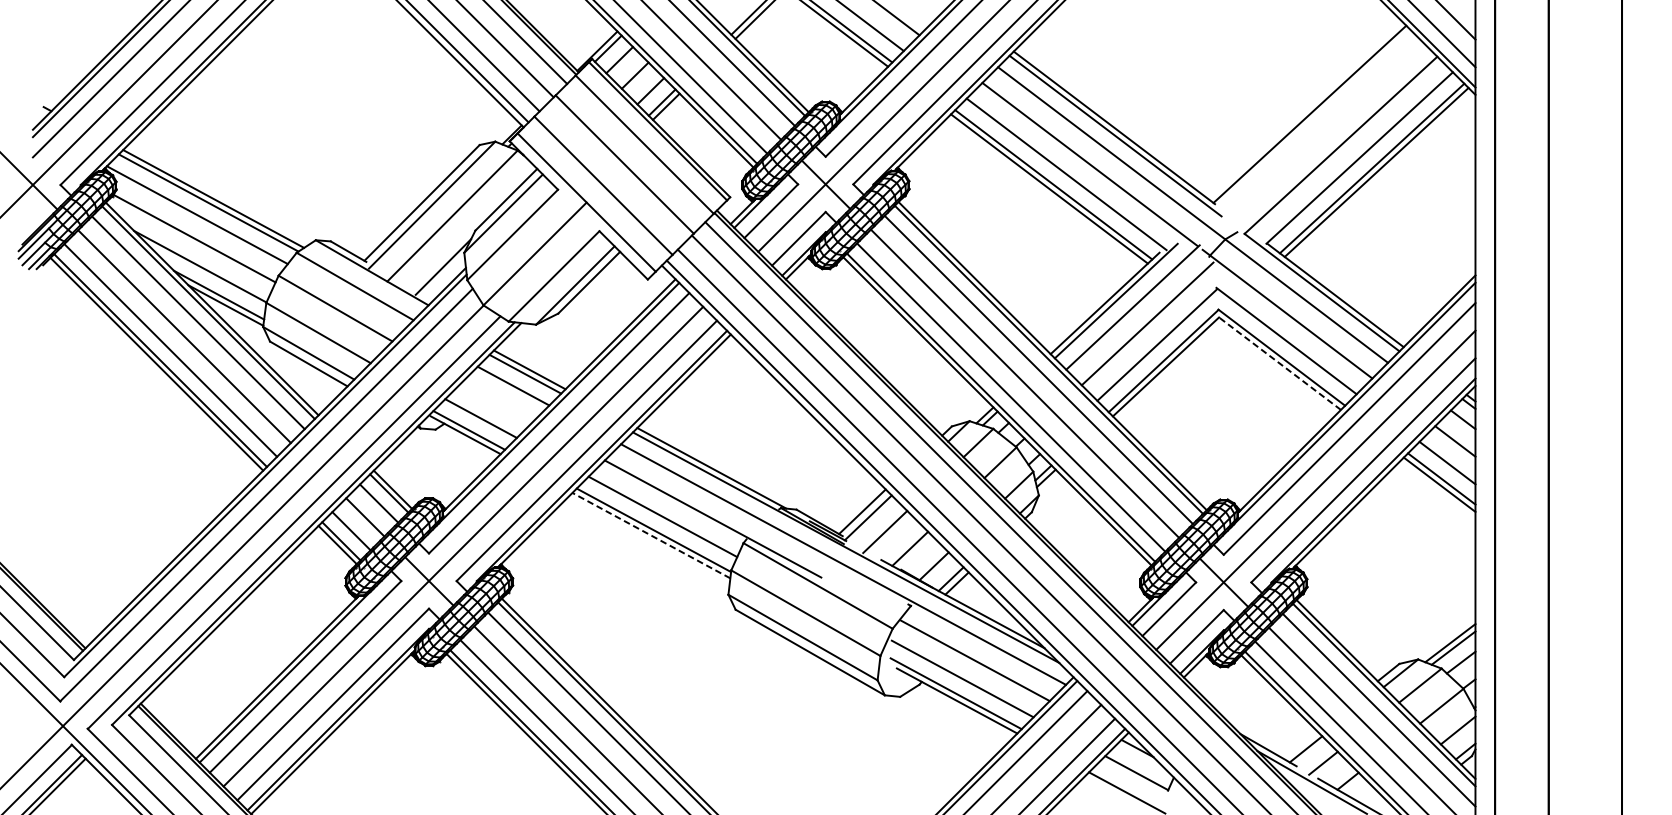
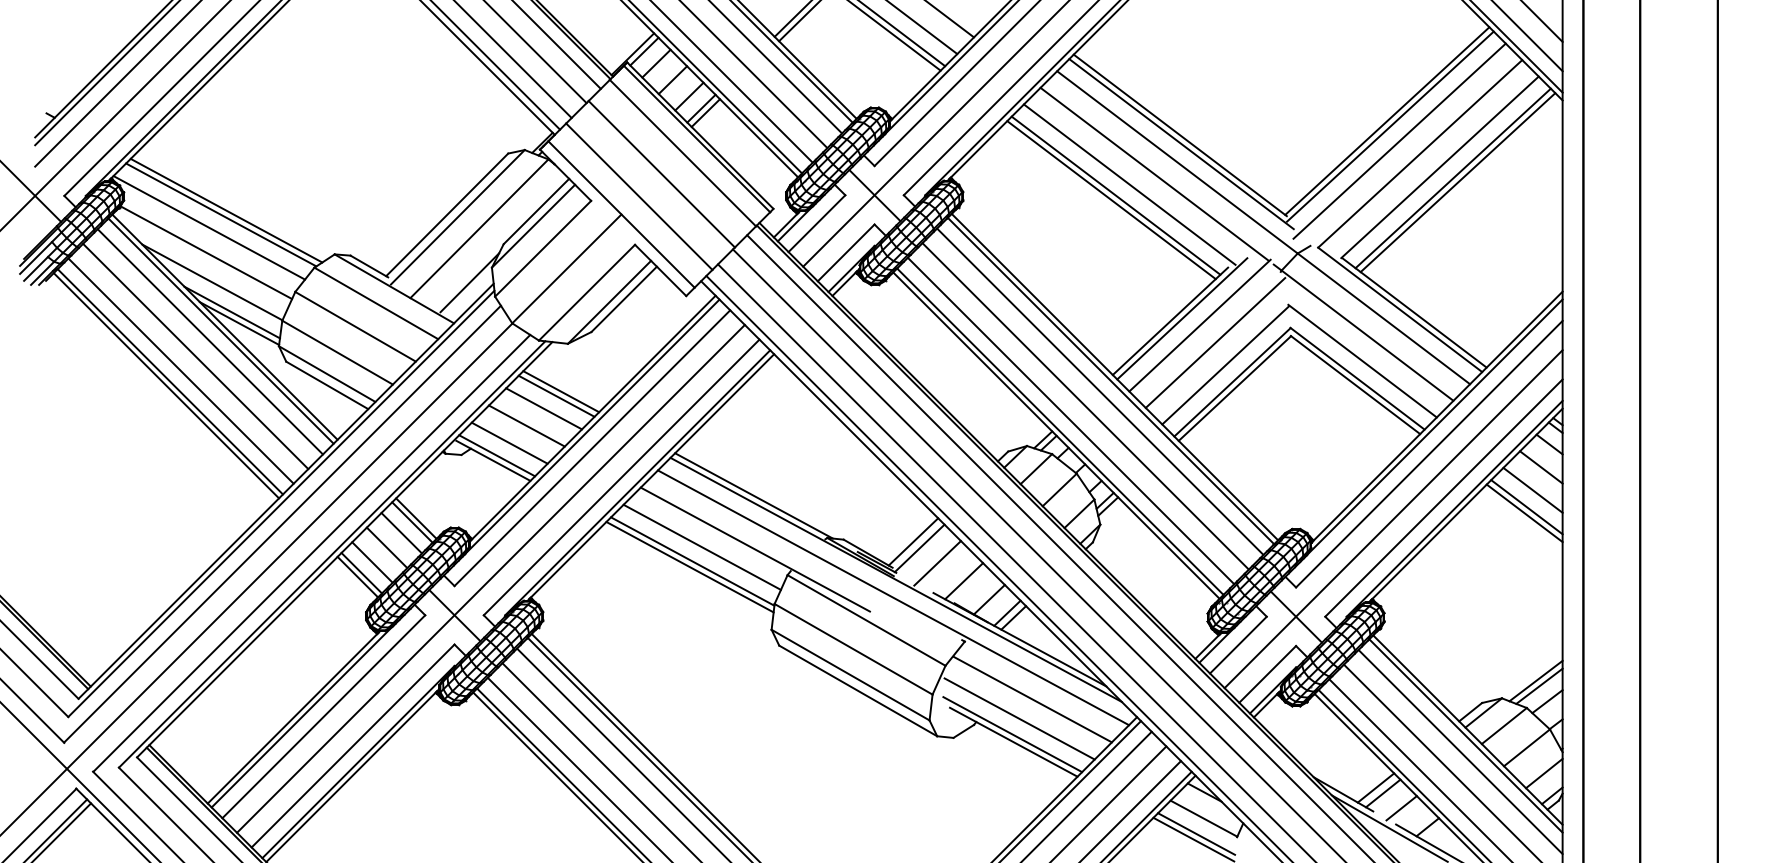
line: (1312, 119) -> (1390, 126), added
line: (1321, 132) -> (1399, 140), added
line: (1279, 363) -> (1355, 384), dashed -> solid
line: (496, 401) -> (526, 425), added
line: (650, 534) -> (689, 566), dashed -> solid
line: (1298, 743) -> (1375, 787), added
line: (1129, 787) -> (1196, 833), added

